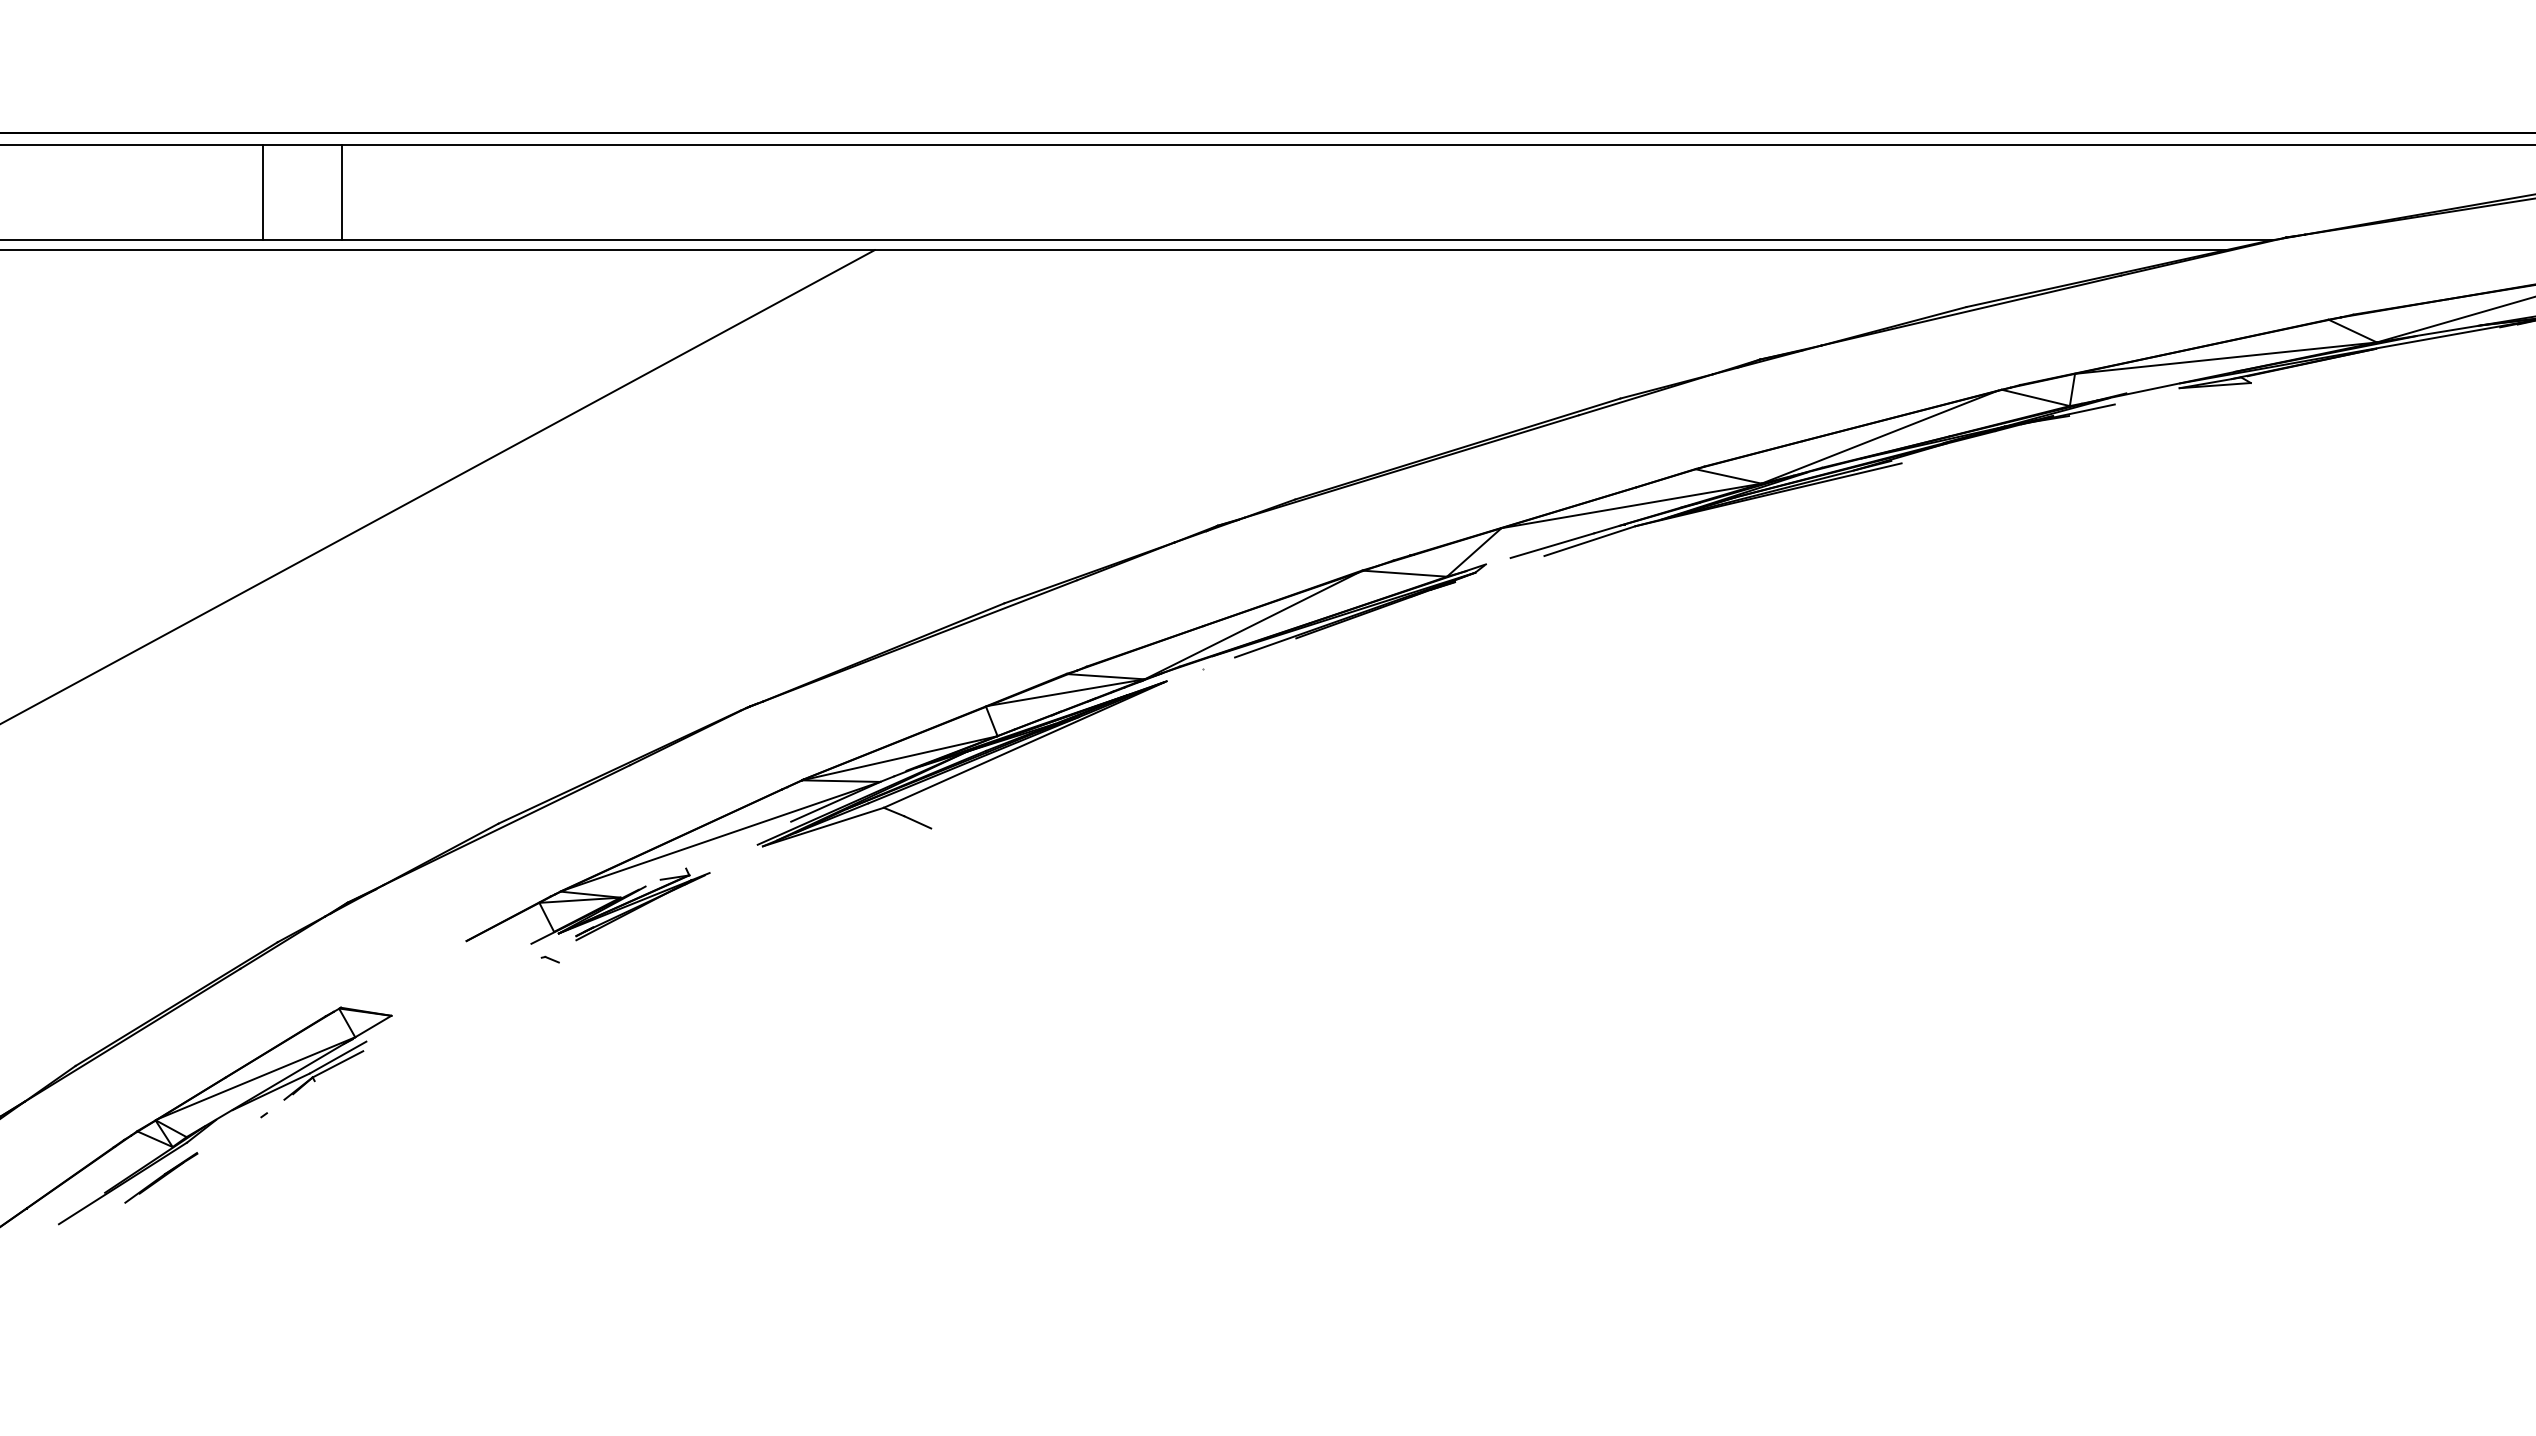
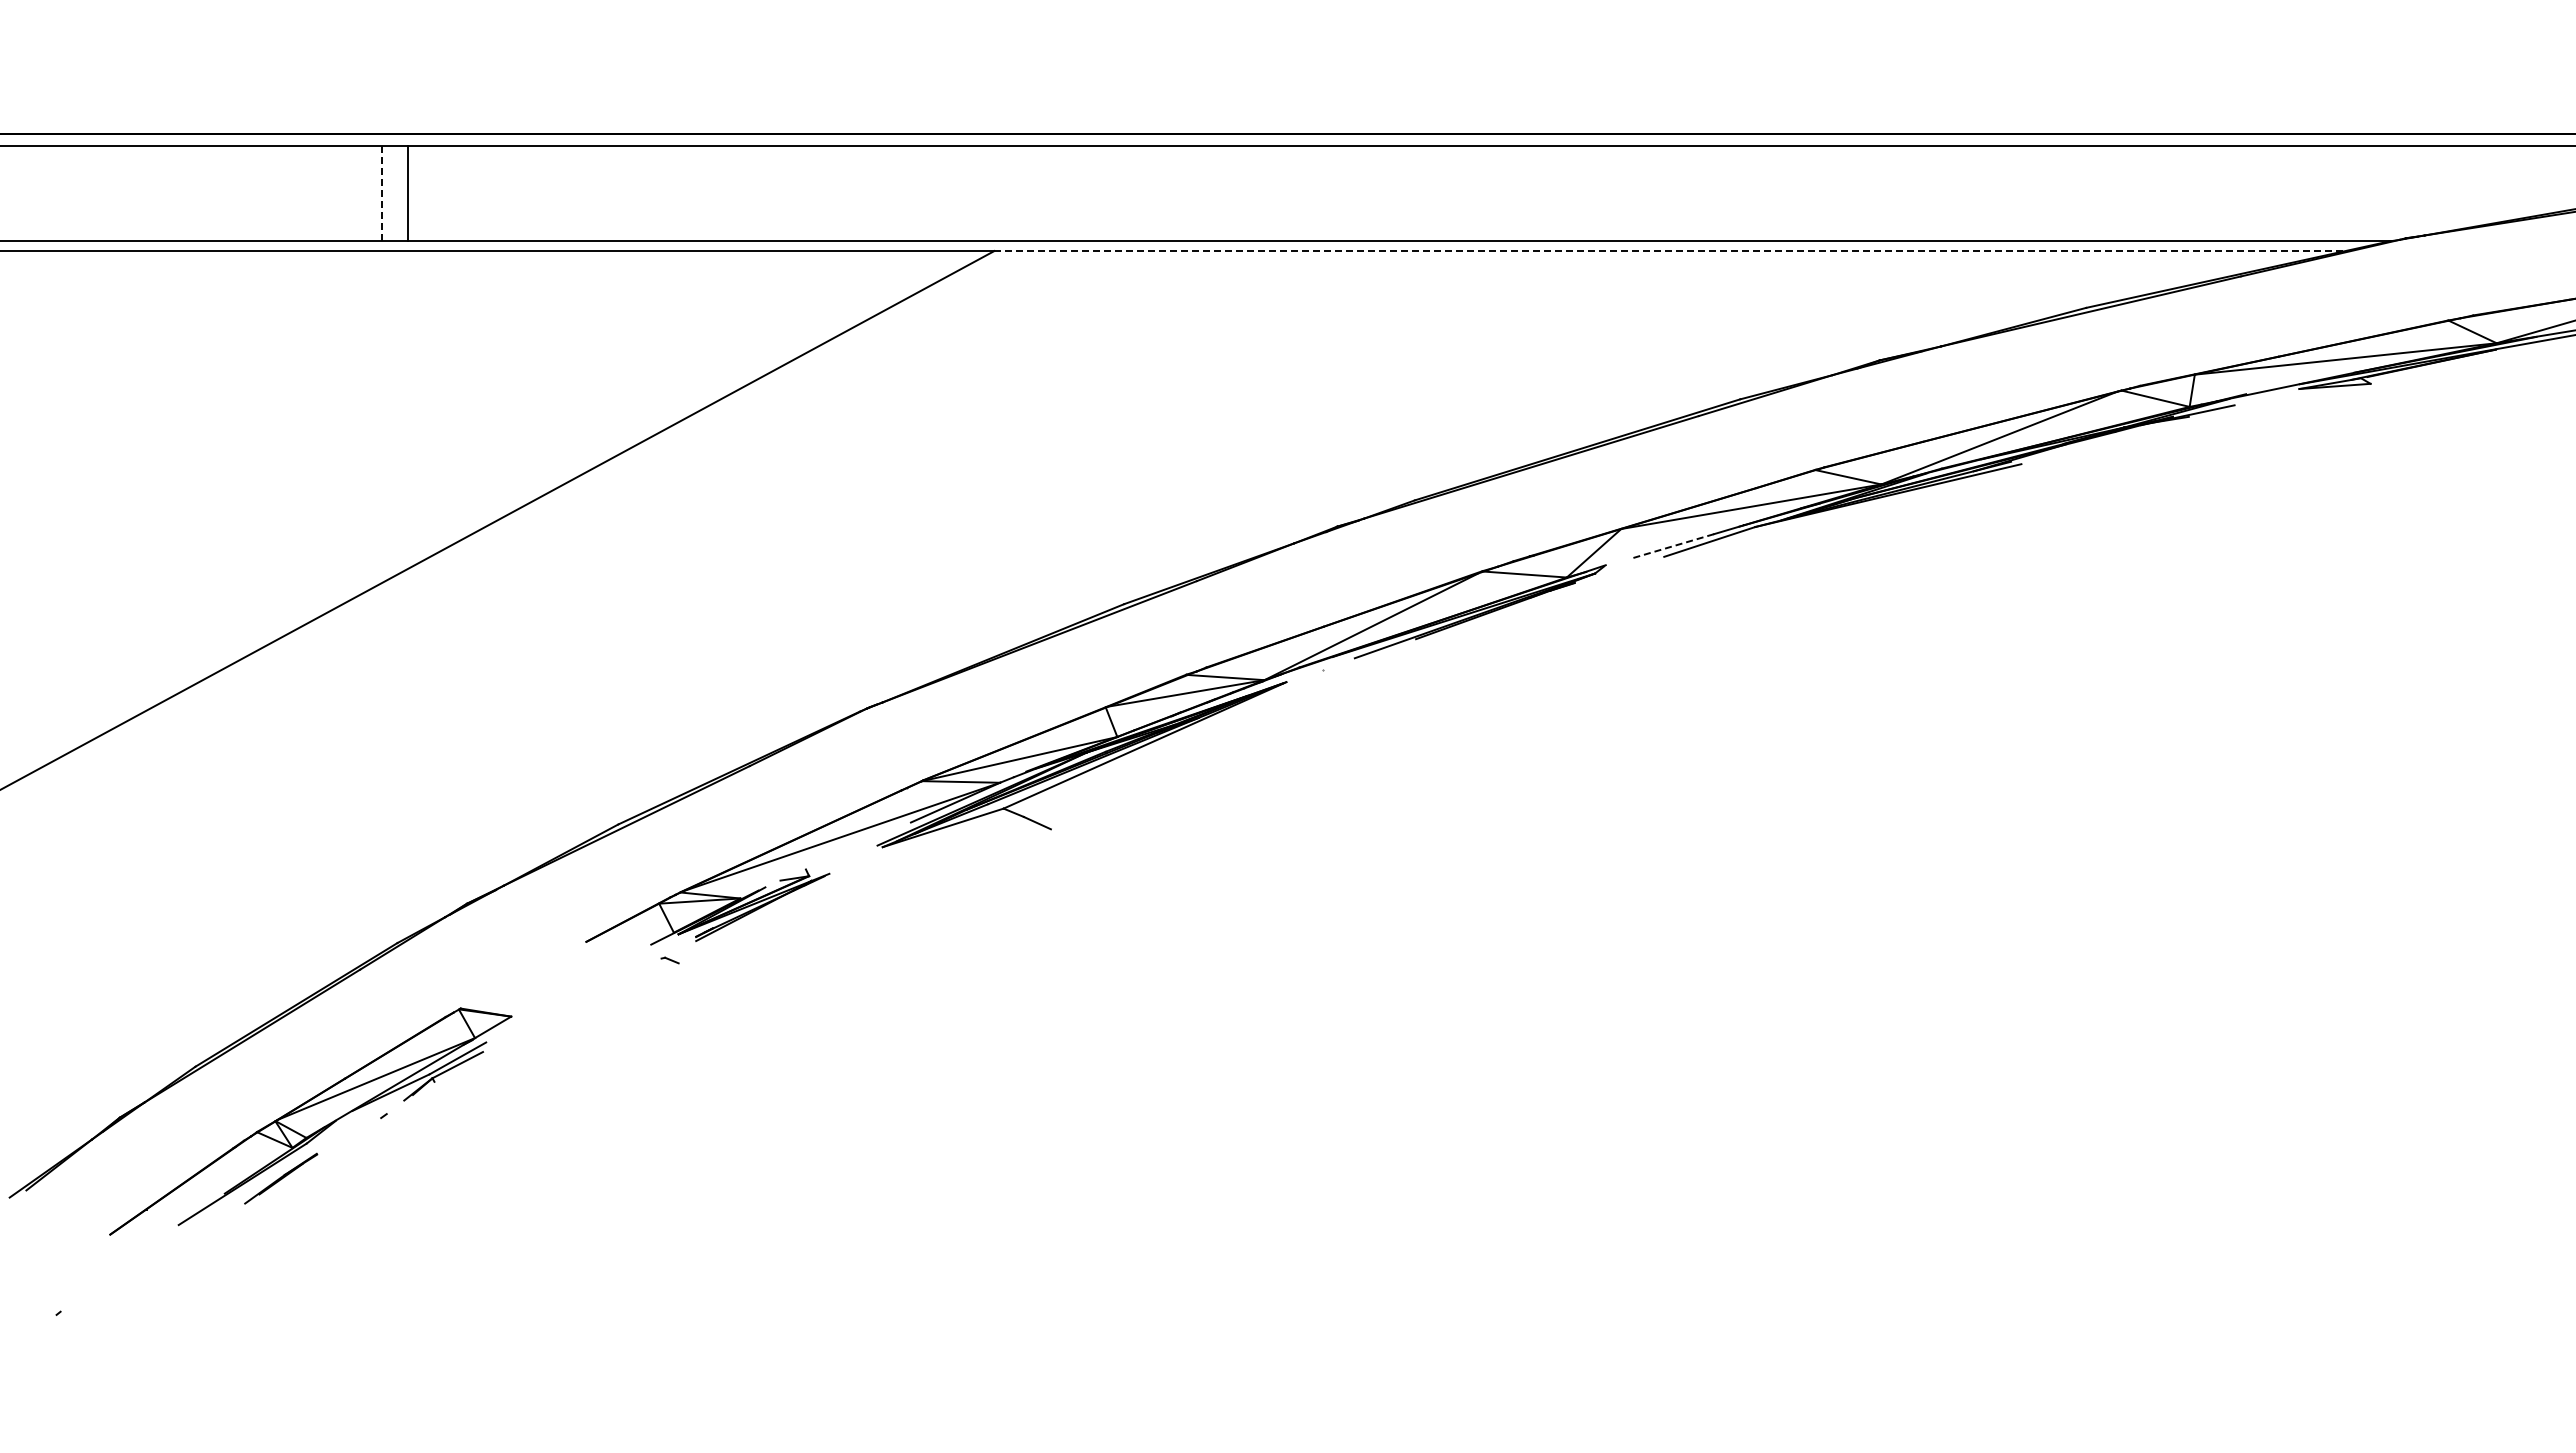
line: (262, 192) -> (382, 193), solid -> dashed
line: (341, 192) -> (407, 193), moved
line: (1550, 250) -> (1670, 251), solid -> dashed
line: (1552, 545) -> (1672, 546), solid -> dashed

